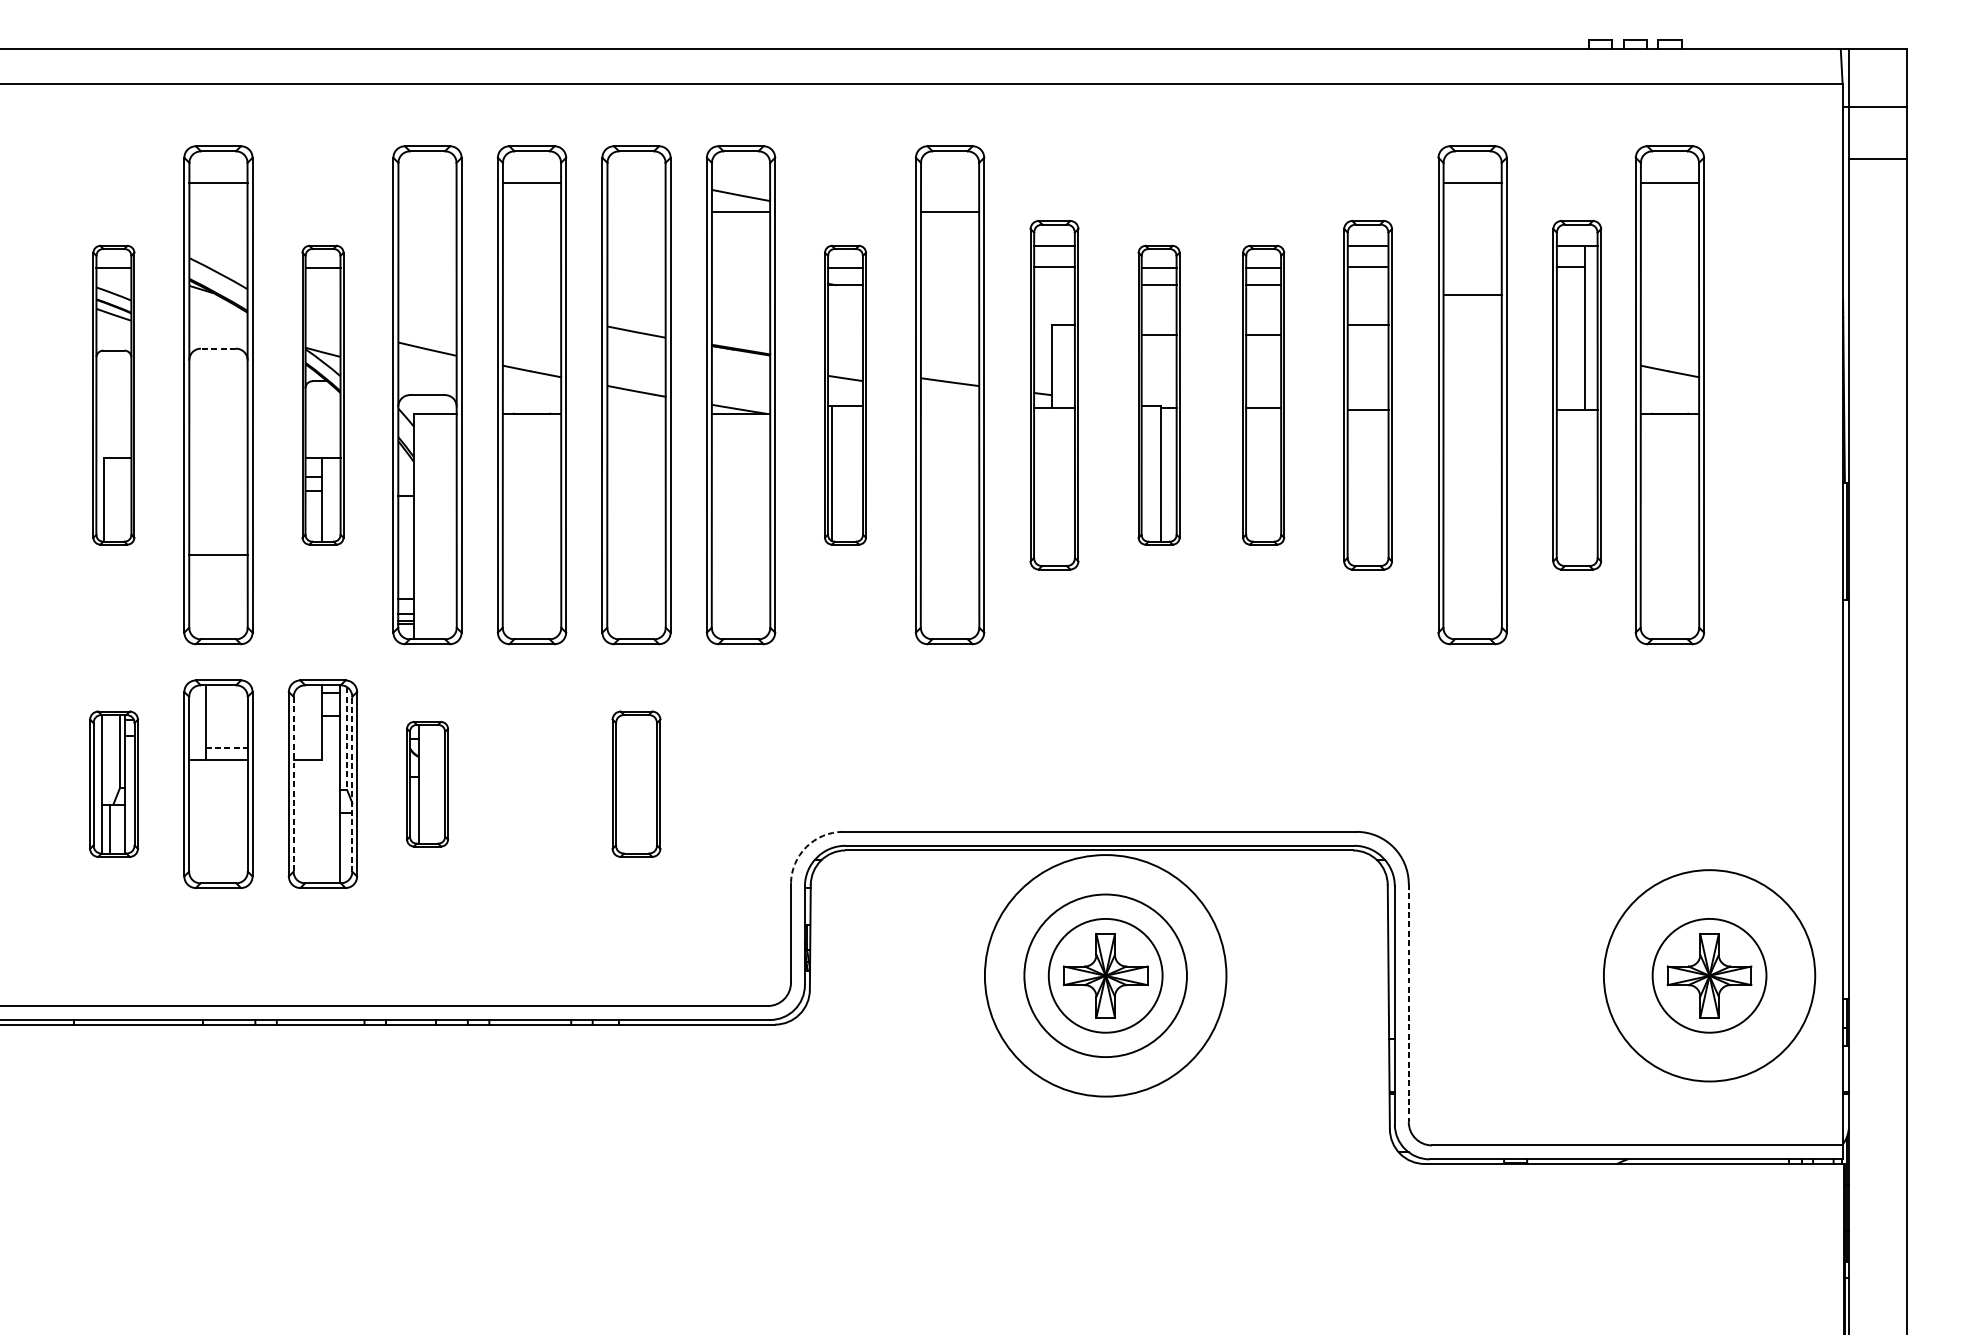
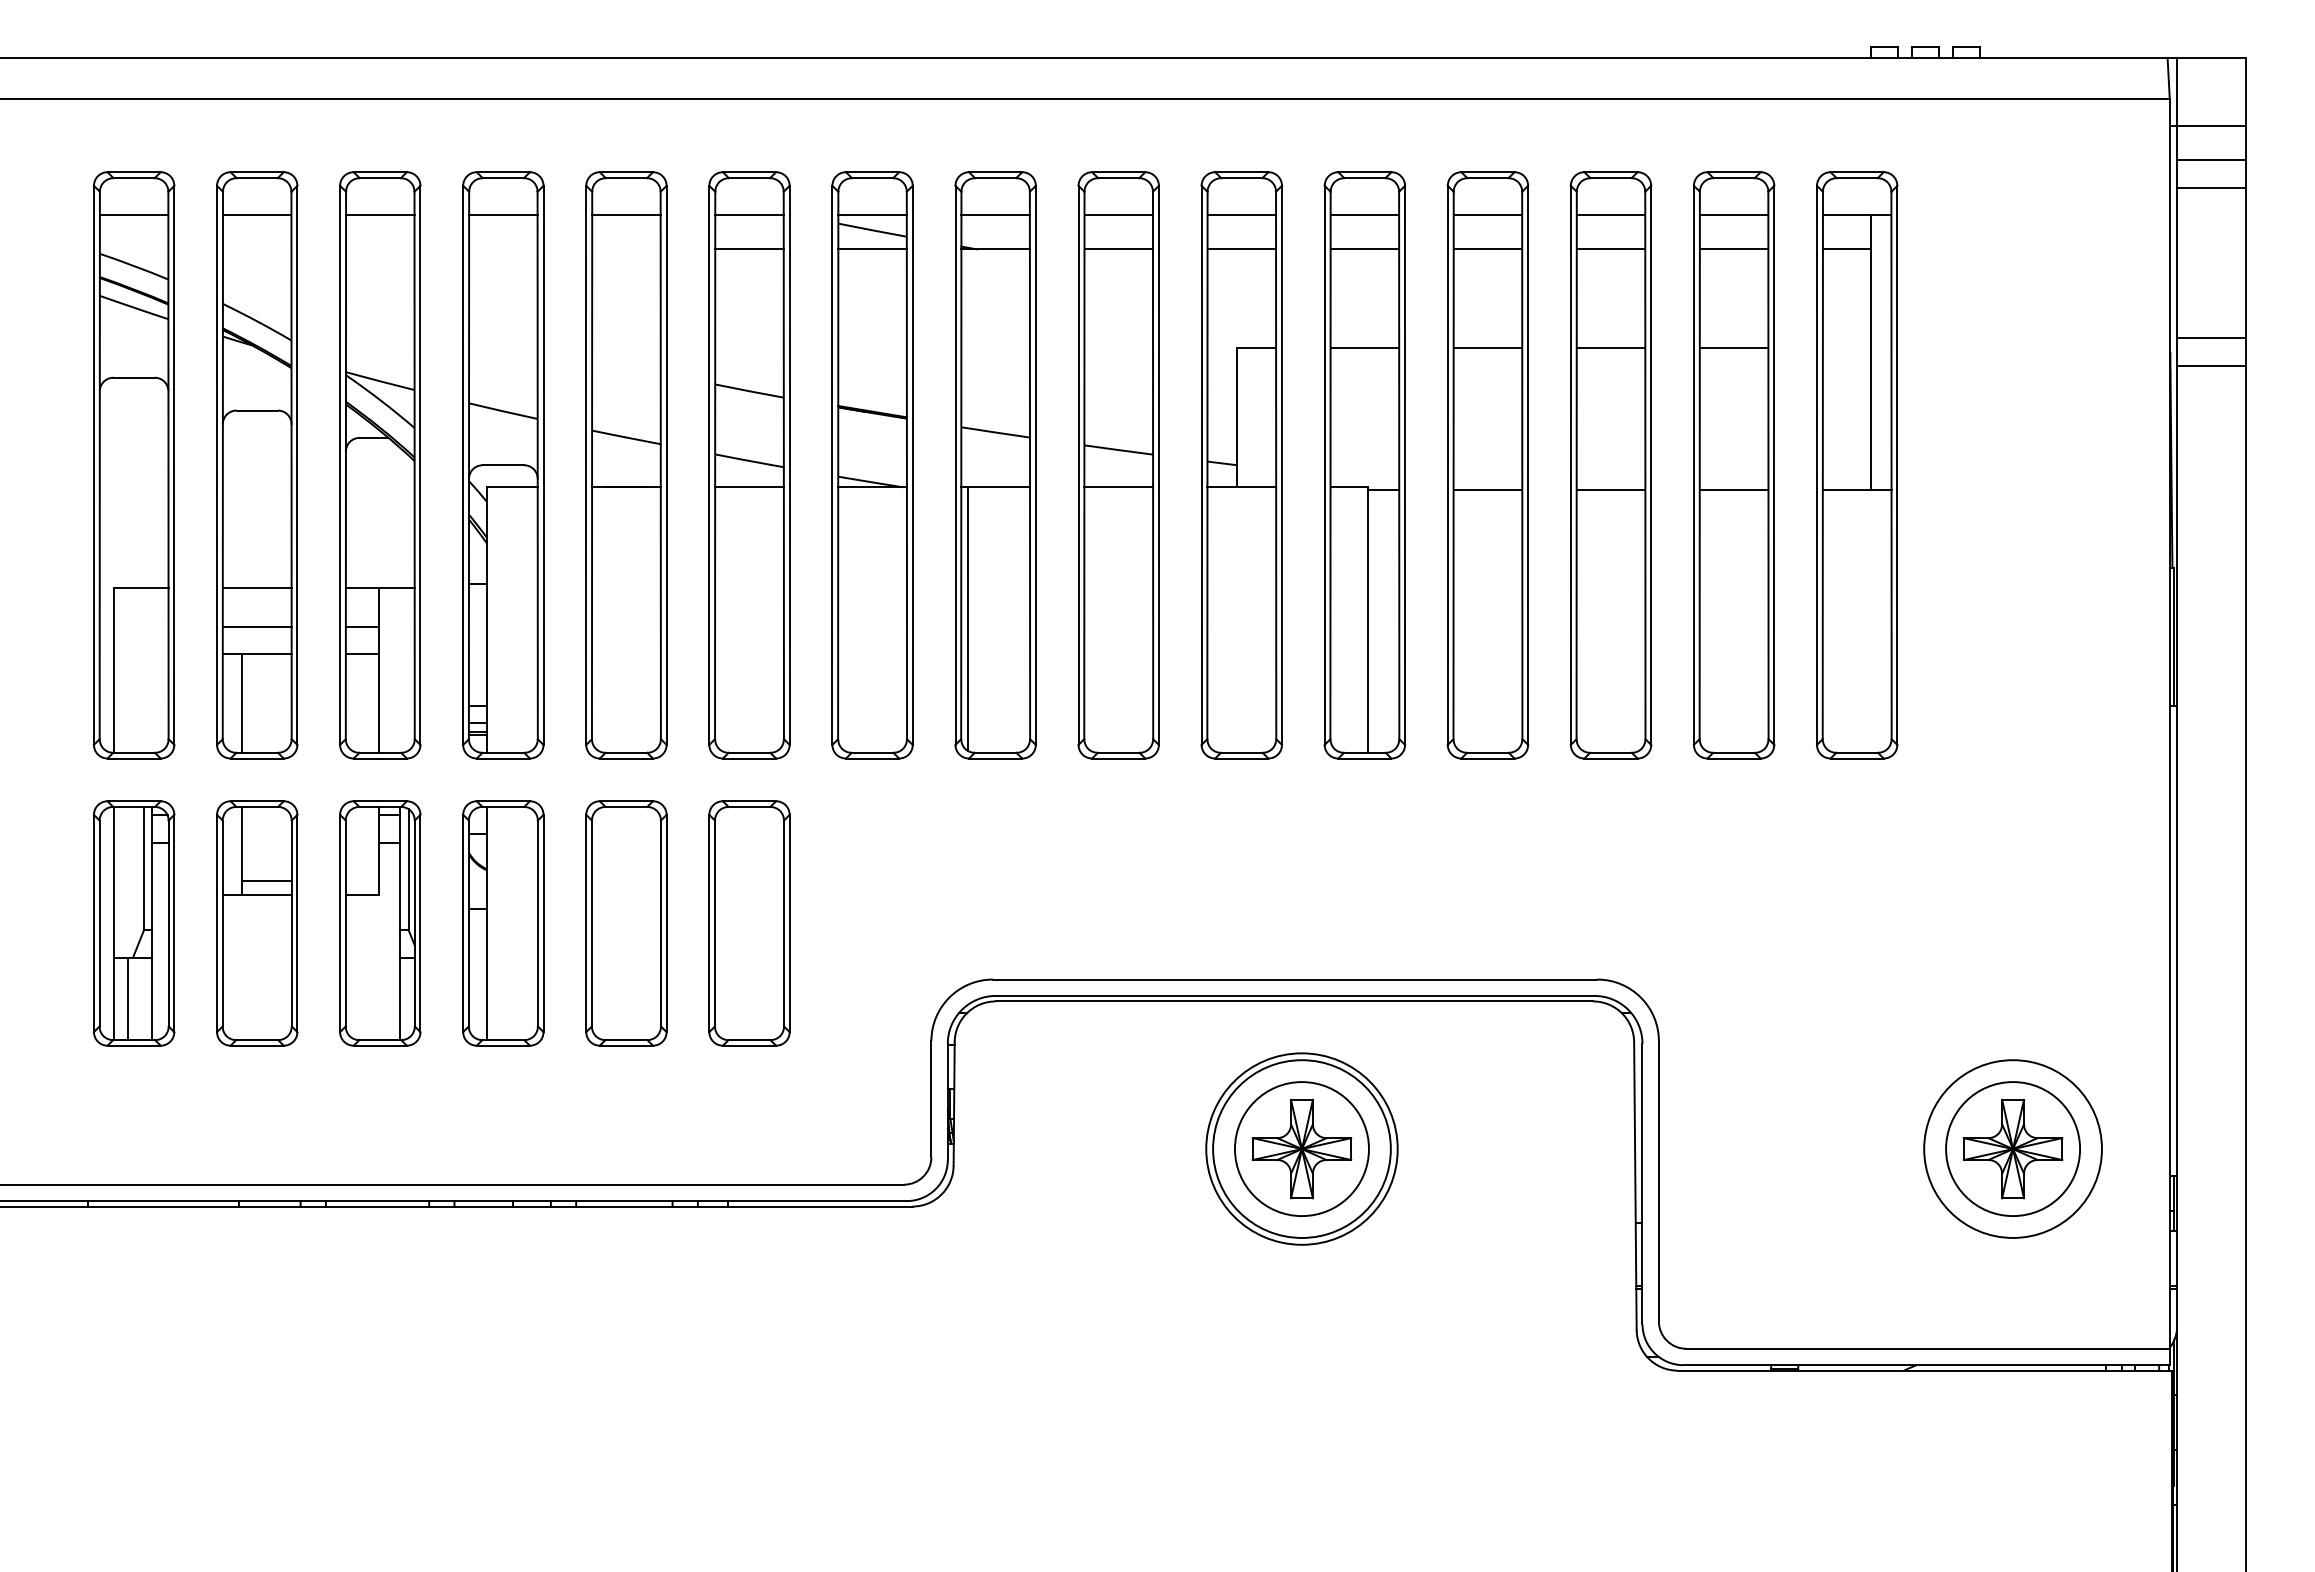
line: (1878, 136) -> (2211, 160), added
line: (427, 183) -> (503, 215), added
line: (636, 183) -> (749, 215), added
line: (740, 183) -> (872, 215), added
line: (949, 183) -> (1118, 215), added
line: (636, 211) -> (749, 249), added
line: (1472, 211) -> (1733, 249), added
line: (1878, 287) -> (2211, 338), added
line: (1878, 310) -> (2211, 365), added
line: (218, 348) -> (257, 410), dashed -> solid
part: (113, 395) -> (133, 465), size x1.67
part: (323, 395) -> (380, 465), size x1.67
part: (845, 395) -> (995, 465), size x1.67
part: (1054, 395) -> (1241, 465), size x1.43
part: (1158, 395) -> (1364, 465), size x1.67
part: (1263, 395) -> (1487, 465), size x1.67
part: (1367, 395) -> (1610, 465), size x1.43
part: (1577, 395) -> (1857, 465), size x1.43
part: (1670, 395) -> (1966, 465), removed
line: (636, 414) -> (749, 487), added
line: (949, 414) -> (1118, 487), added
line: (1472, 415) -> (1733, 489), added
line: (217, 499) -> (256, 588), added
line: (217, 532) -> (256, 626), added
line: (205, 597) -> (242, 703), added
line: (346, 738) -> (408, 869), dashed -> solid
line: (226, 748) -> (266, 881), dashed -> solid
part: (114, 784) -> (134, 923), size x1.43
line: (293, 784) -> (345, 923), dashed -> solid
line: (352, 784) -> (414, 923), dashed -> solid
part: (427, 784) -> (503, 923), size x1.67
part: (532, 784) -> (626, 923), added
part: (636, 784) -> (749, 923), size x1.43
arc: (806, 847) -> (949, 997), dashed -> solid
circle: (1105, 975) -> (1301, 1148), size x0.62
circle: (1709, 975) -> (2012, 1148), size x0.71
line: (1408, 1003) -> (1658, 1181), dashed -> solid

